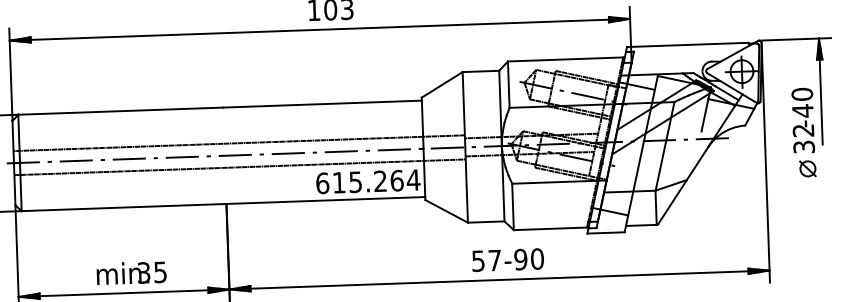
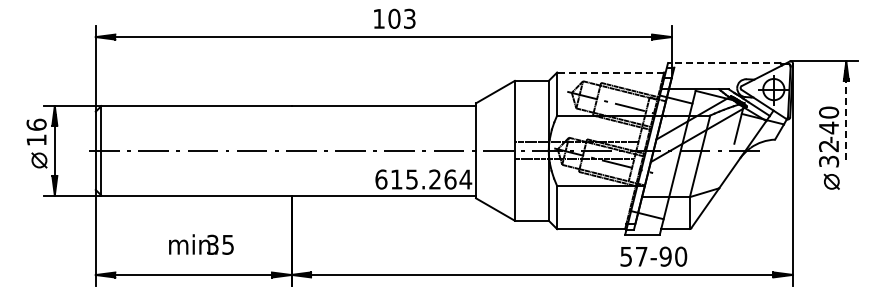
line: (686, 45) -> (723, 63), solid -> dashed
line: (565, 59) -> (610, 72), solid -> dashed
line: (821, 101) -> (846, 119), solid -> dashed
line: (238, 143) -> (304, 139), removed
line: (239, 167) -> (304, 162), removed
text: (507, 259) -> (653, 256), moved
text: (131, 273) -> (201, 244), moved

